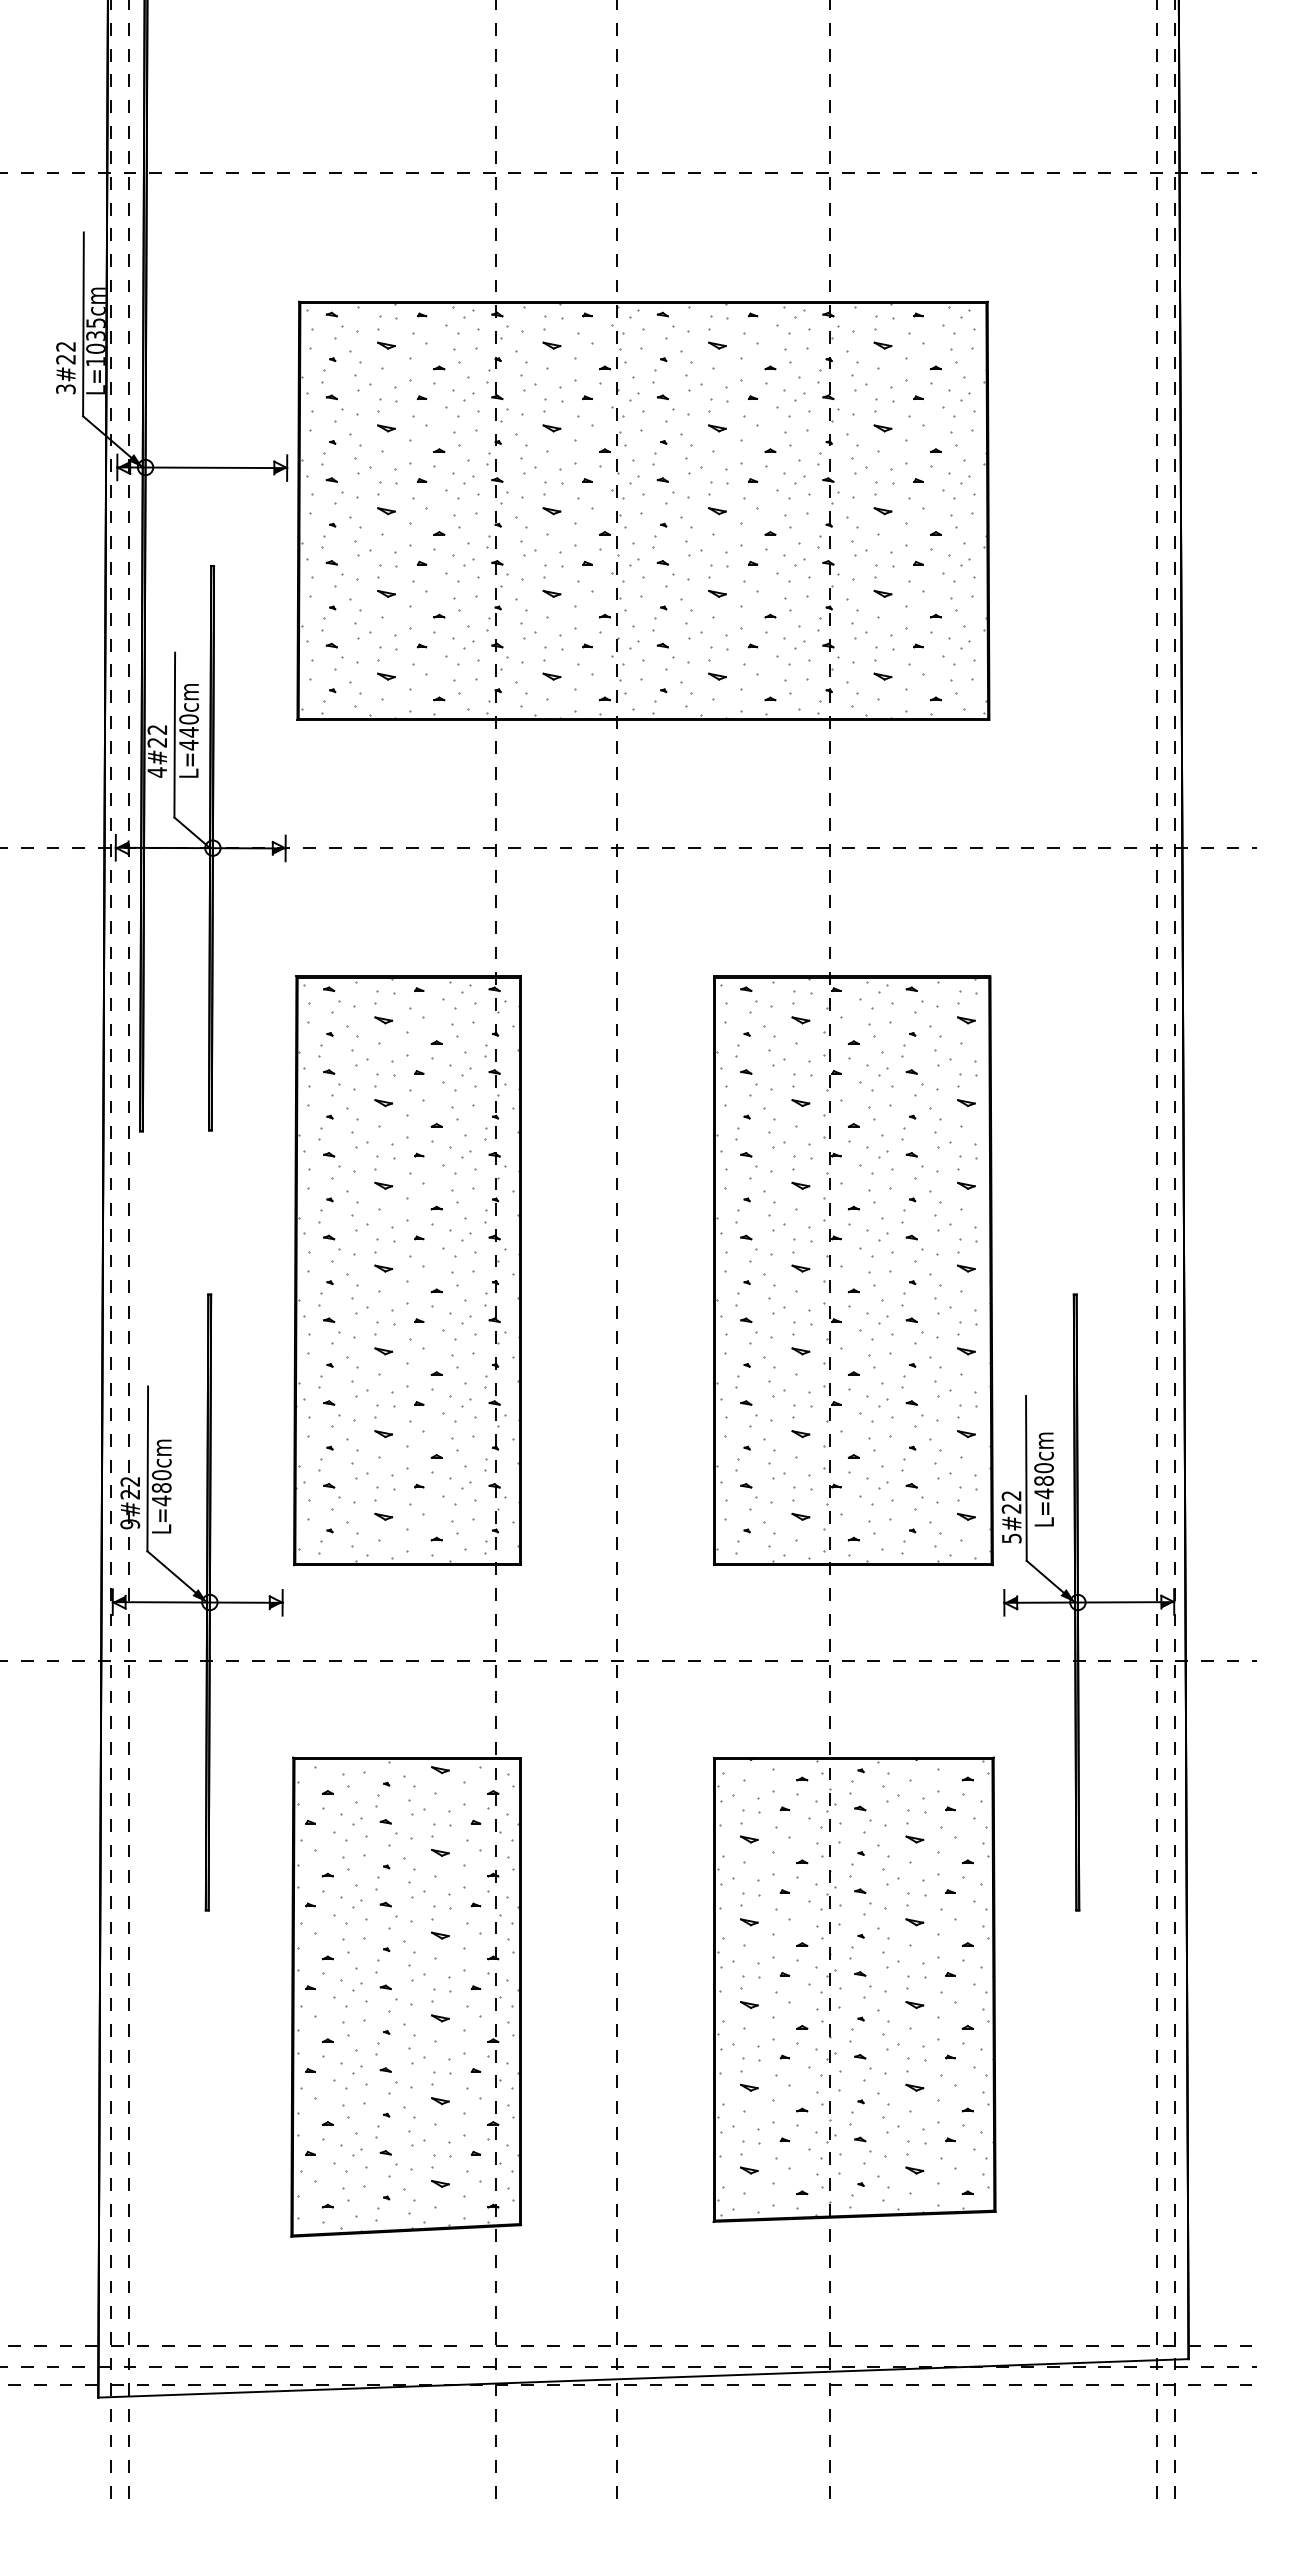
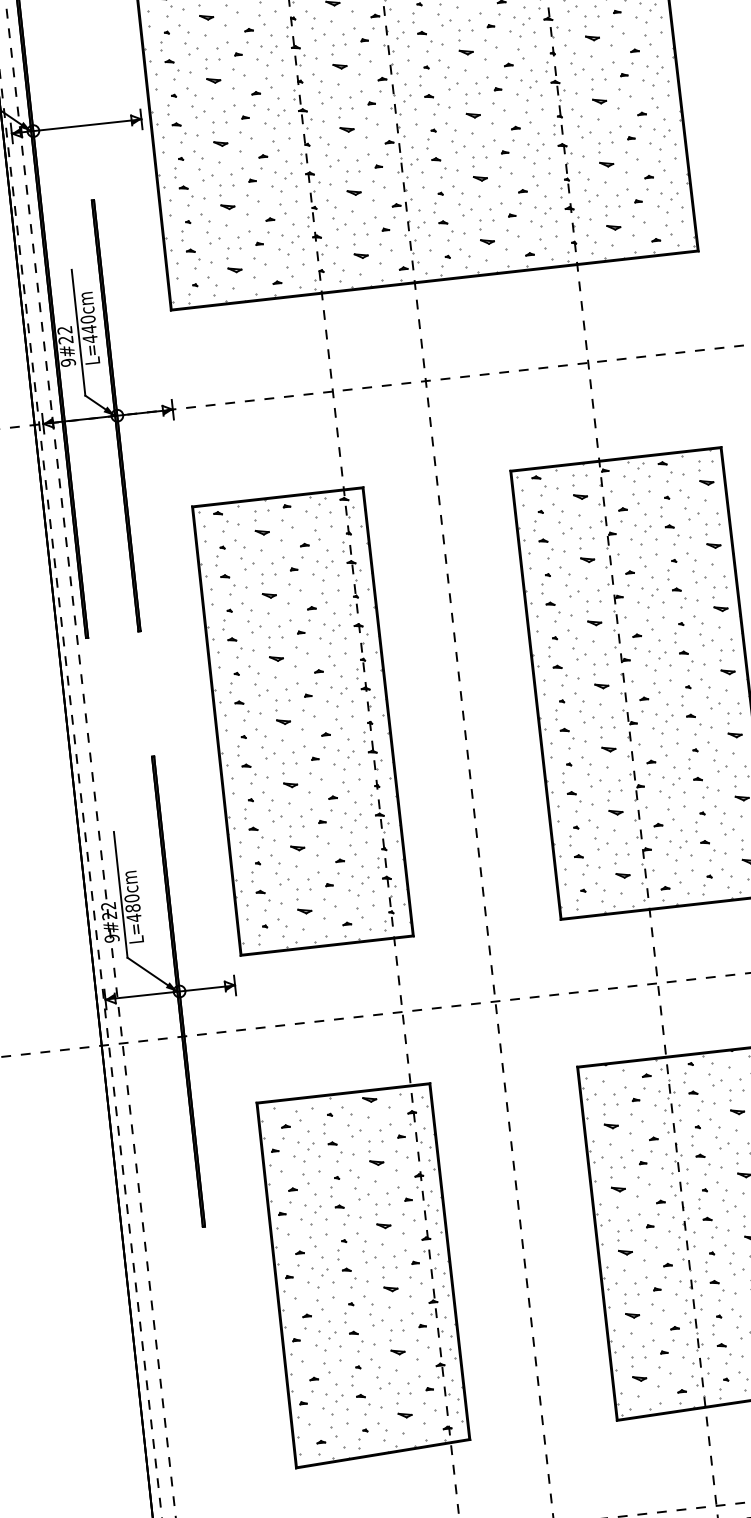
text: (157, 772) -> (68, 362), 4#22 -> 9#22
fill: (202, 841) -> (108, 411), added

